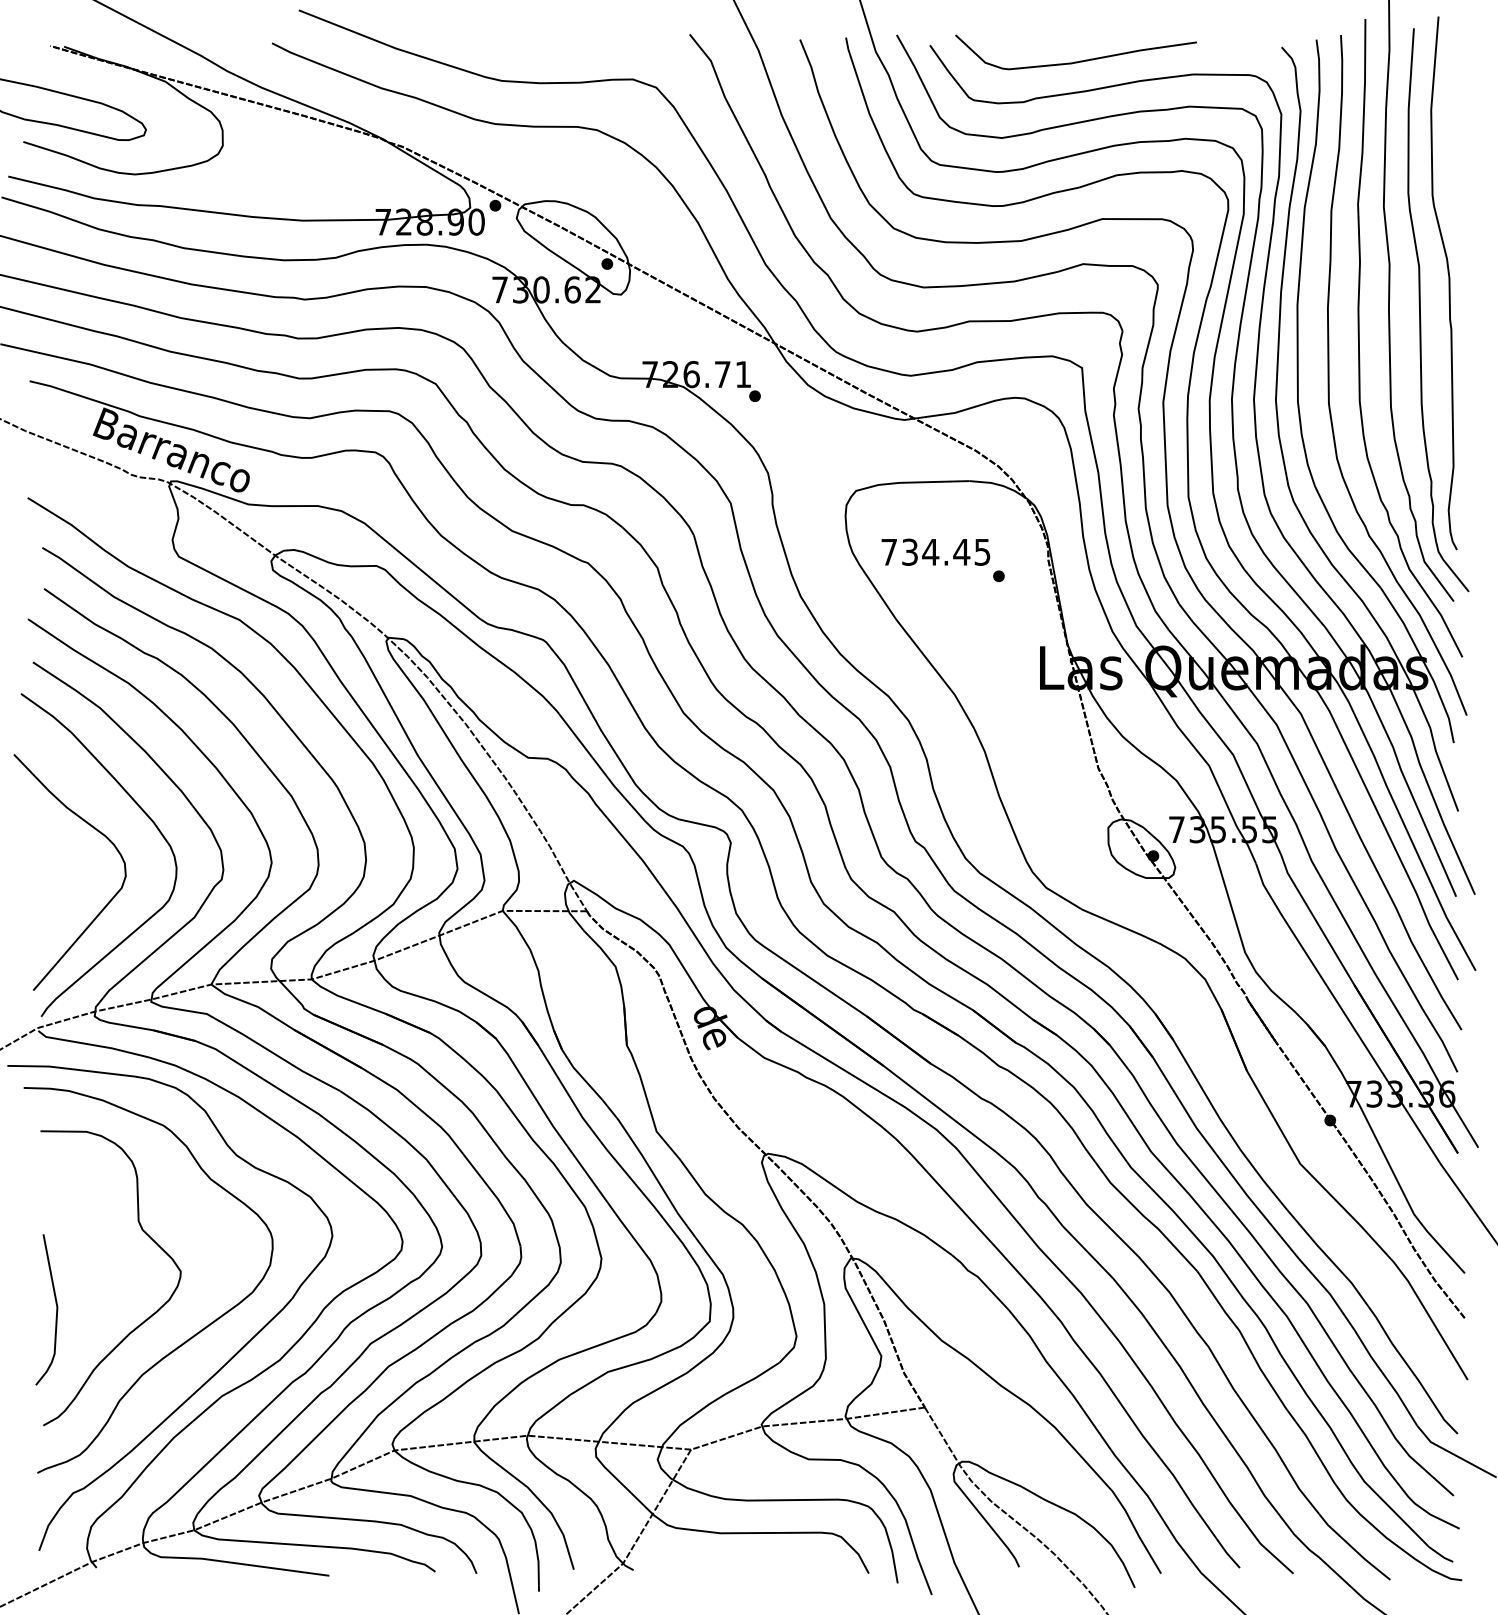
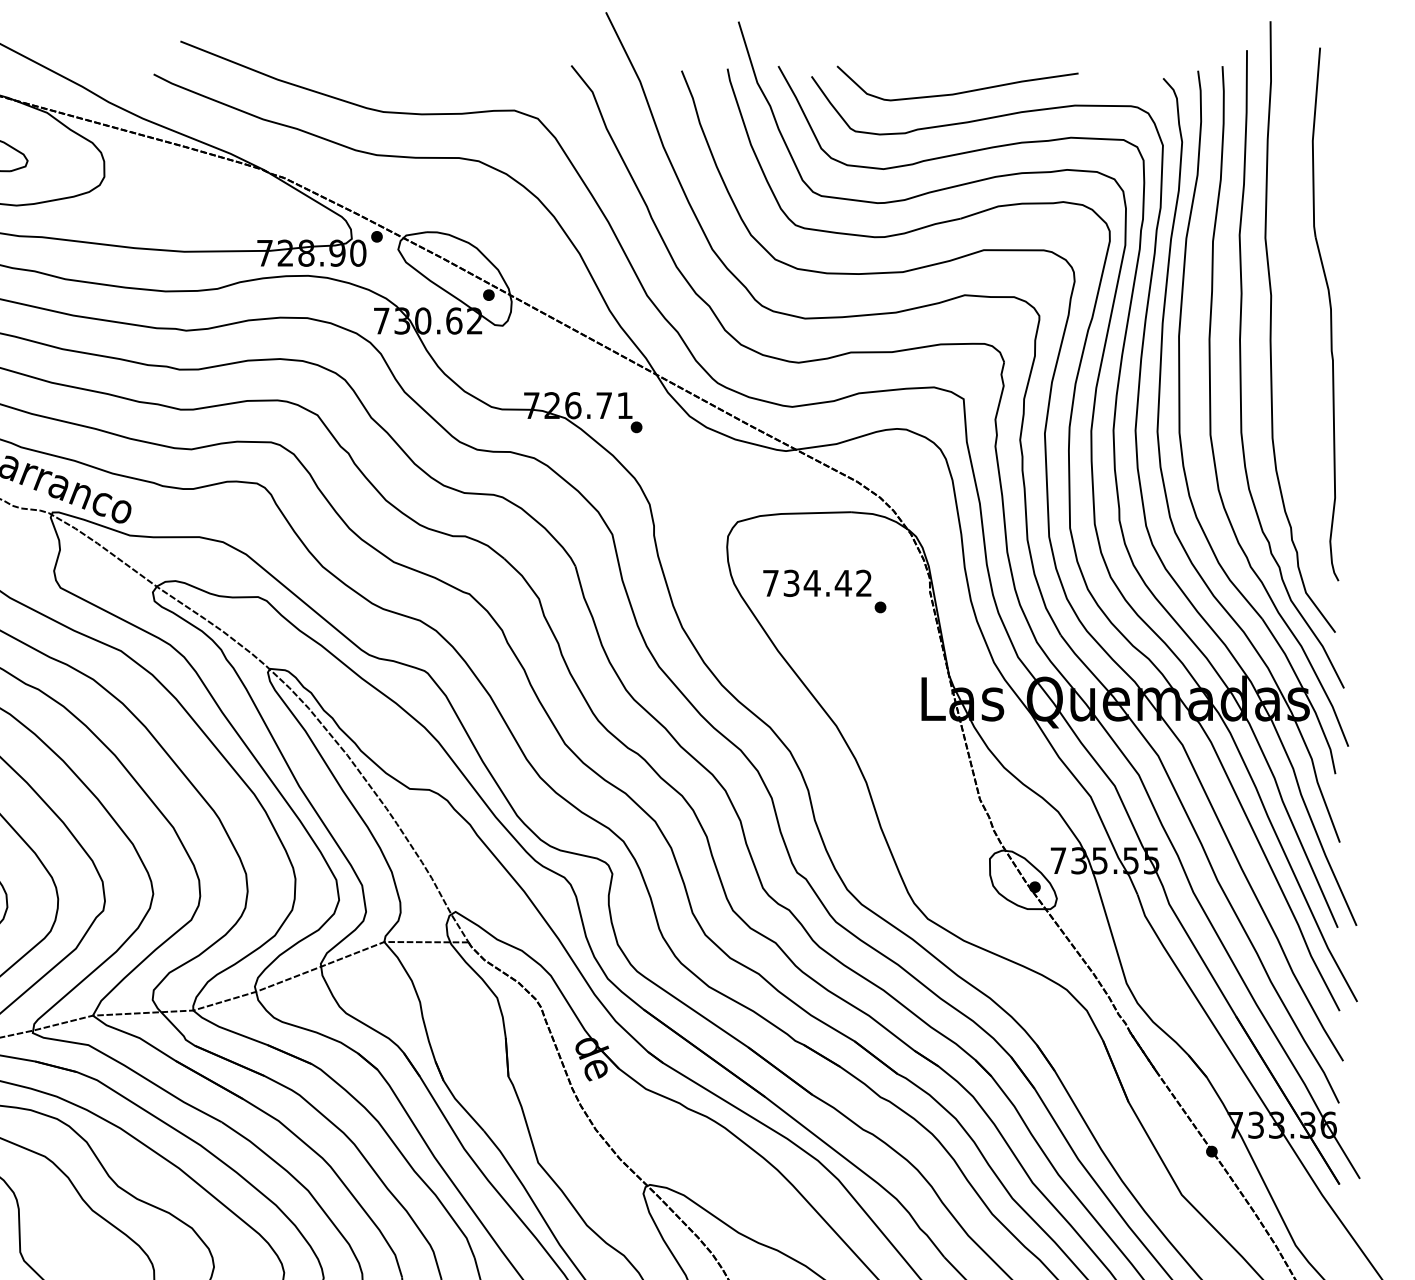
curve: (1420, 310) -> (1302, 341), removed
text: (982, 551) -> (864, 582), 734.45 -> 734.42

